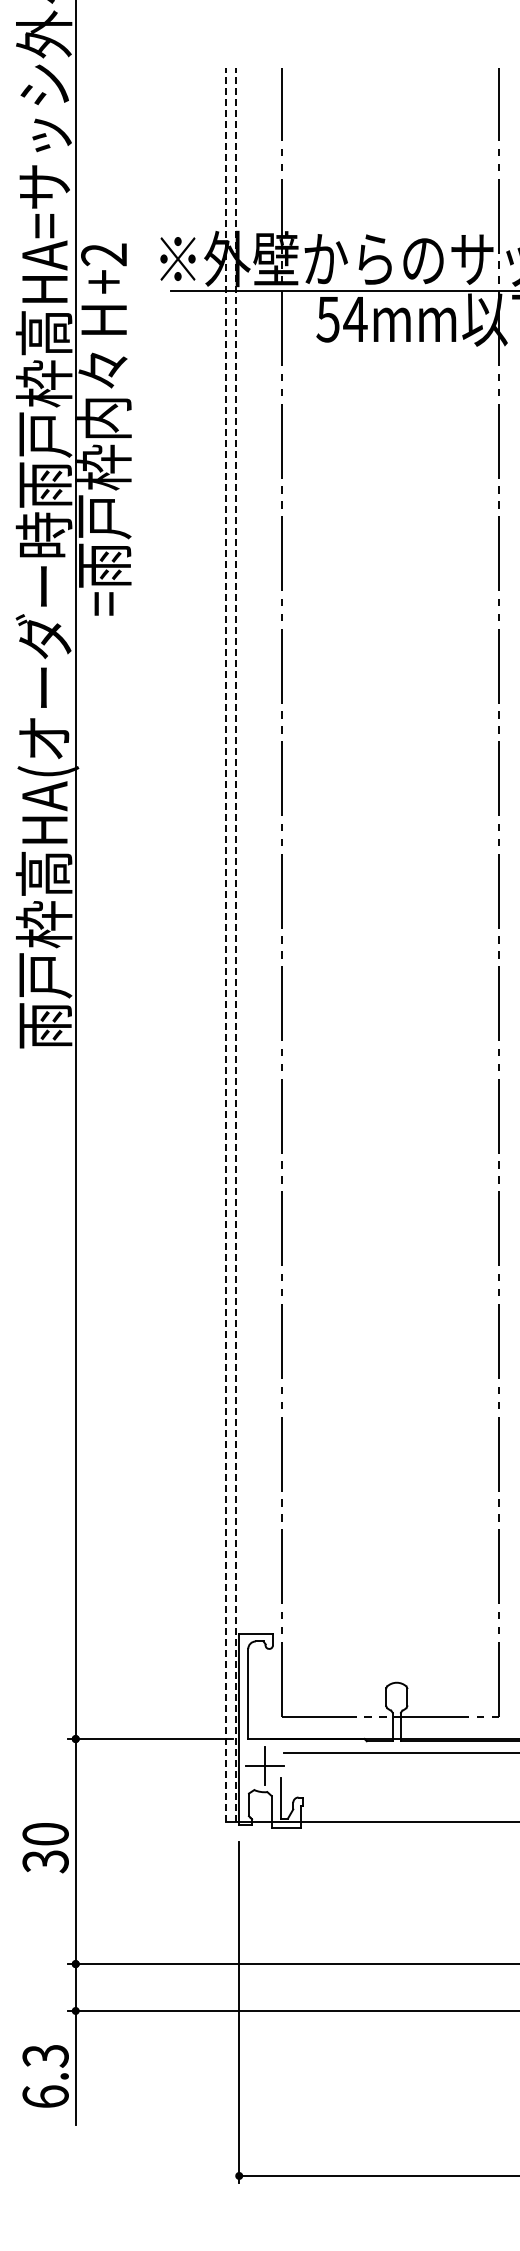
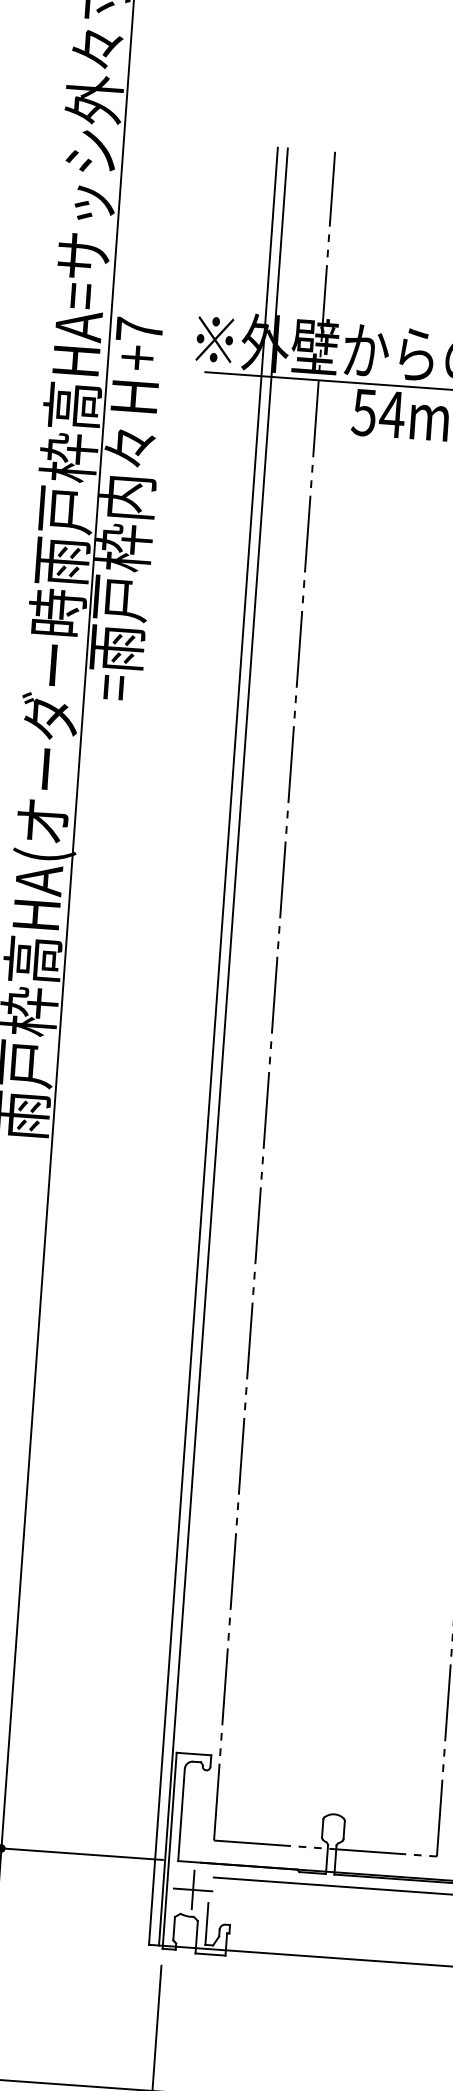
text: (103, 254) -> (138, 329), +2 -> +7
line: (225, 944) -> (213, 1045), dashed -> solid
line: (235, 944) -> (223, 1046), dashed -> solid

